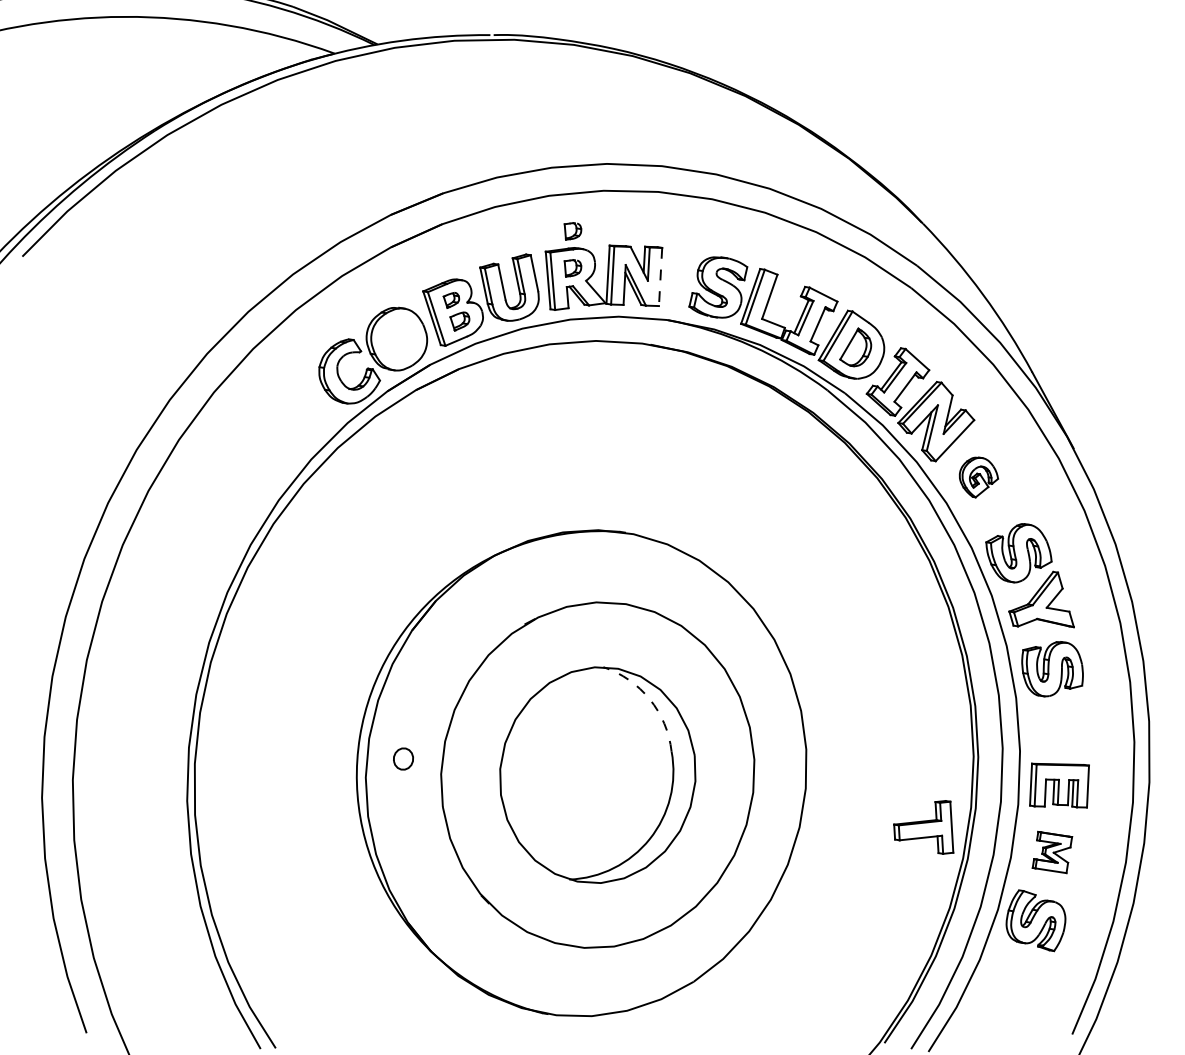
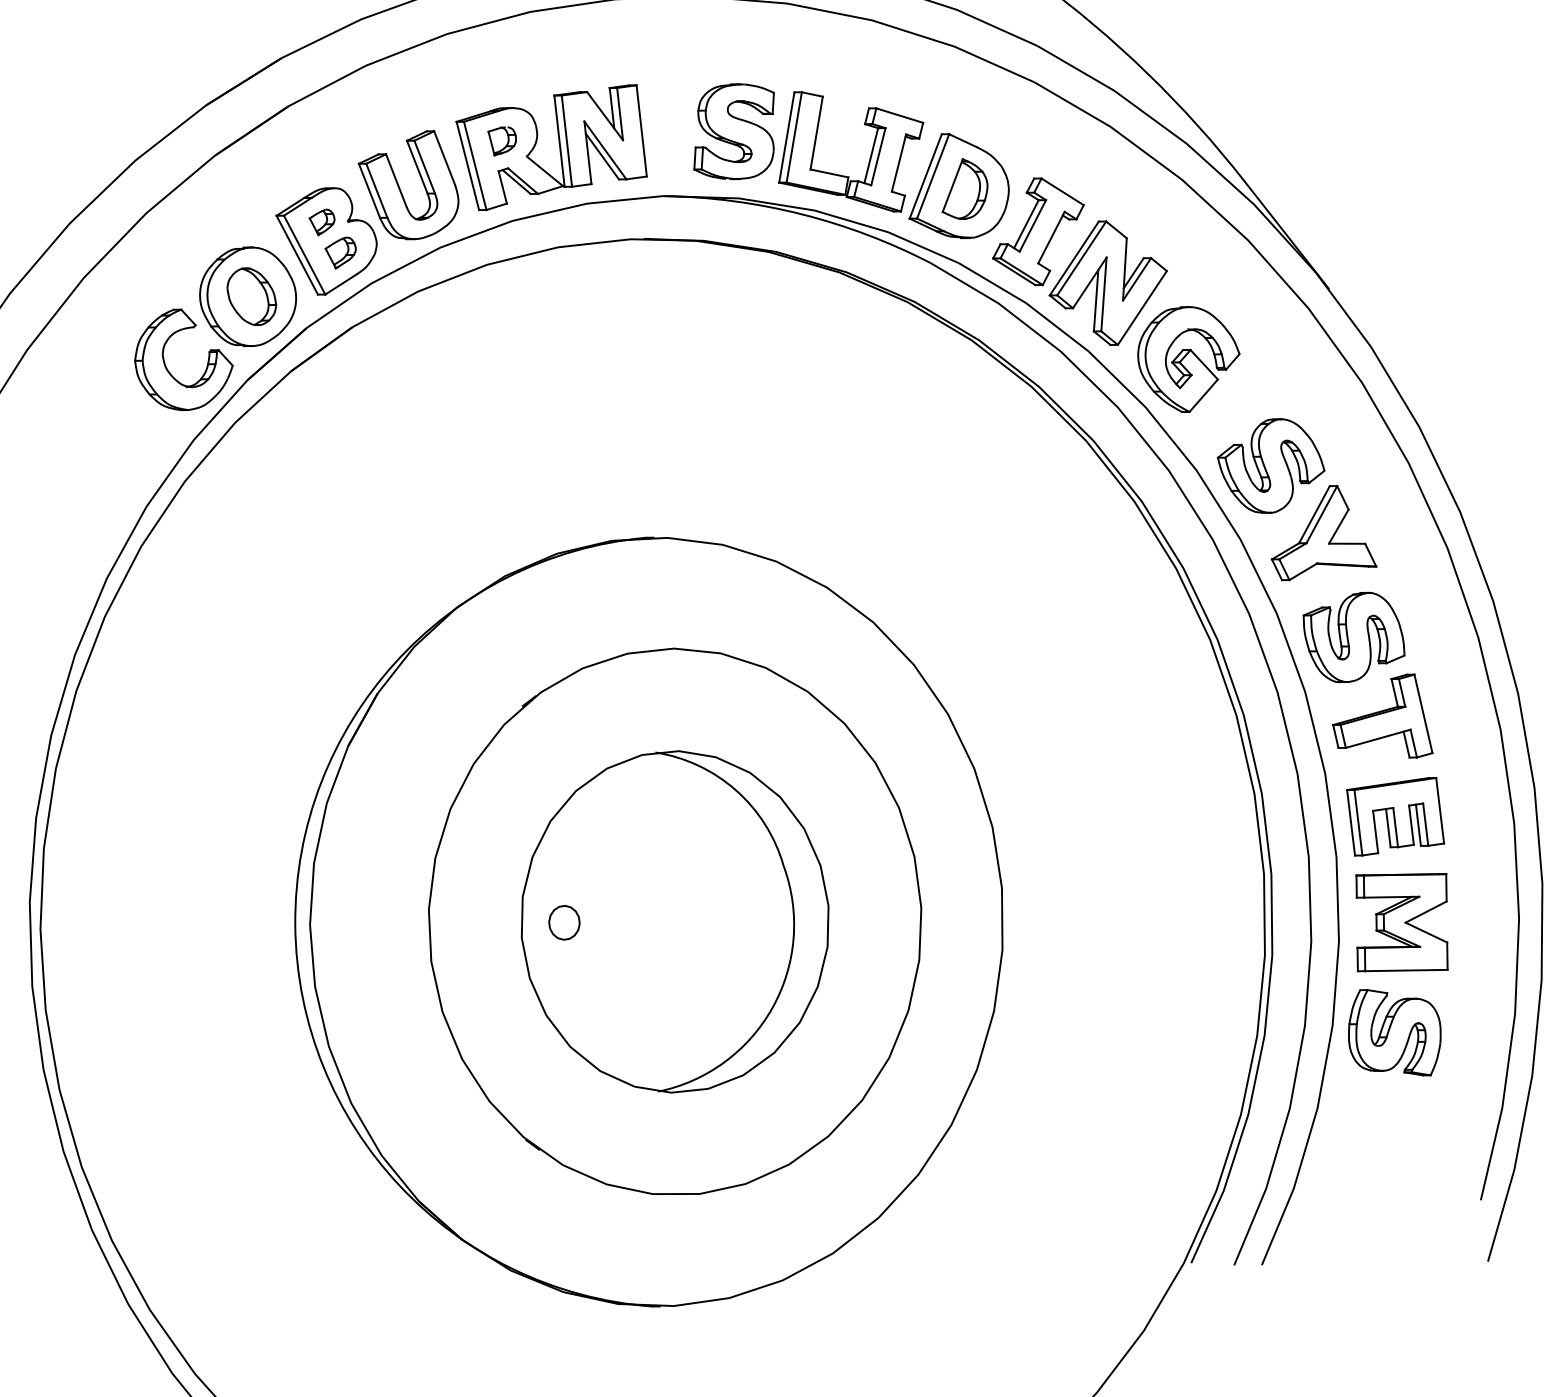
part: (572, 231) -> (492, 83), removed
line: (660, 277) -> (641, 131), dashed -> solid
part: (398, 338) -> (250, 295), added
part: (978, 477) -> (1188, 359), size x1.67
arc: (649, 699) -> (735, 790), dashed -> solid
part: (403, 758) -> (564, 921), moved
part: (923, 827) -> (1379, 721), moved
part: (1052, 852) -> (1402, 922), size x1.67

